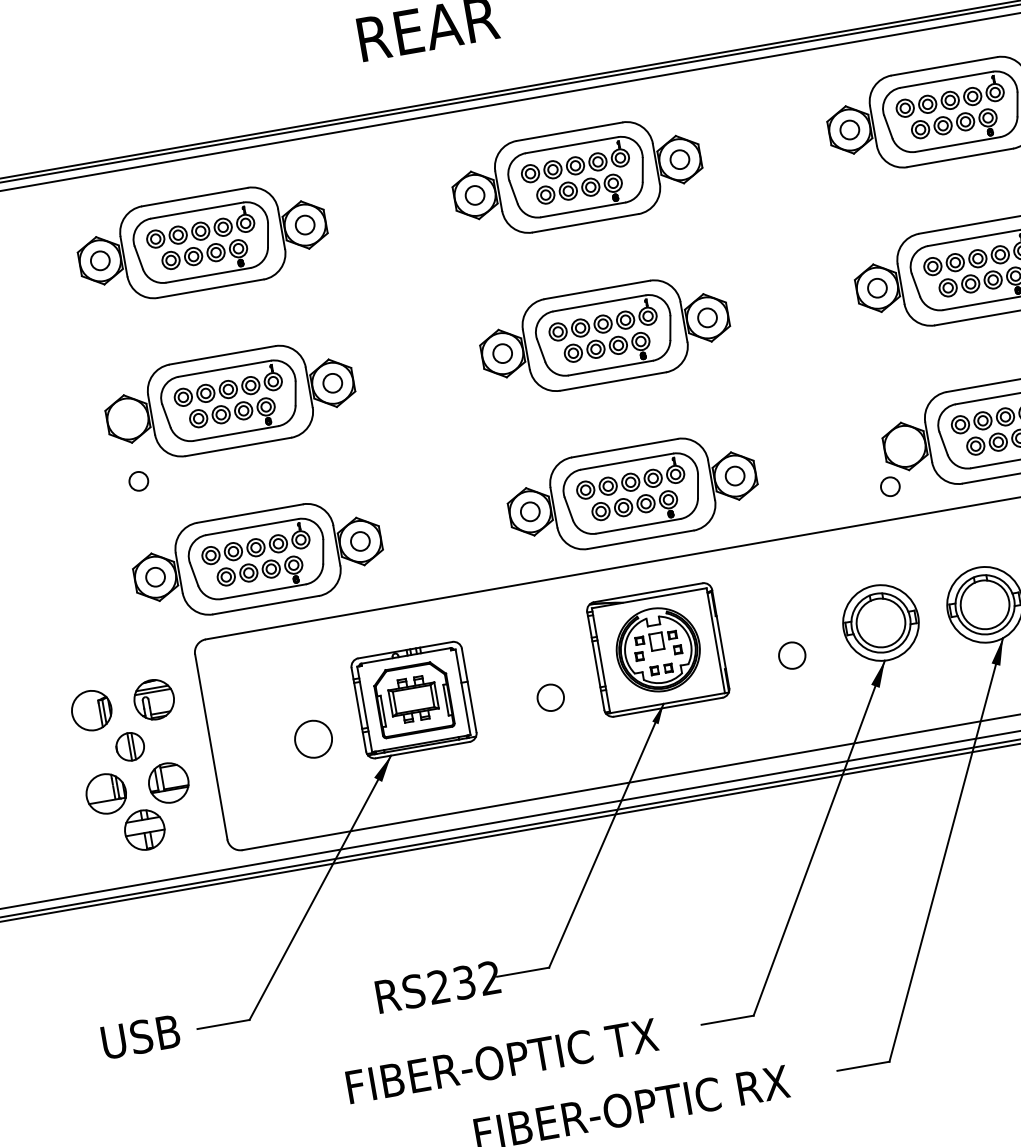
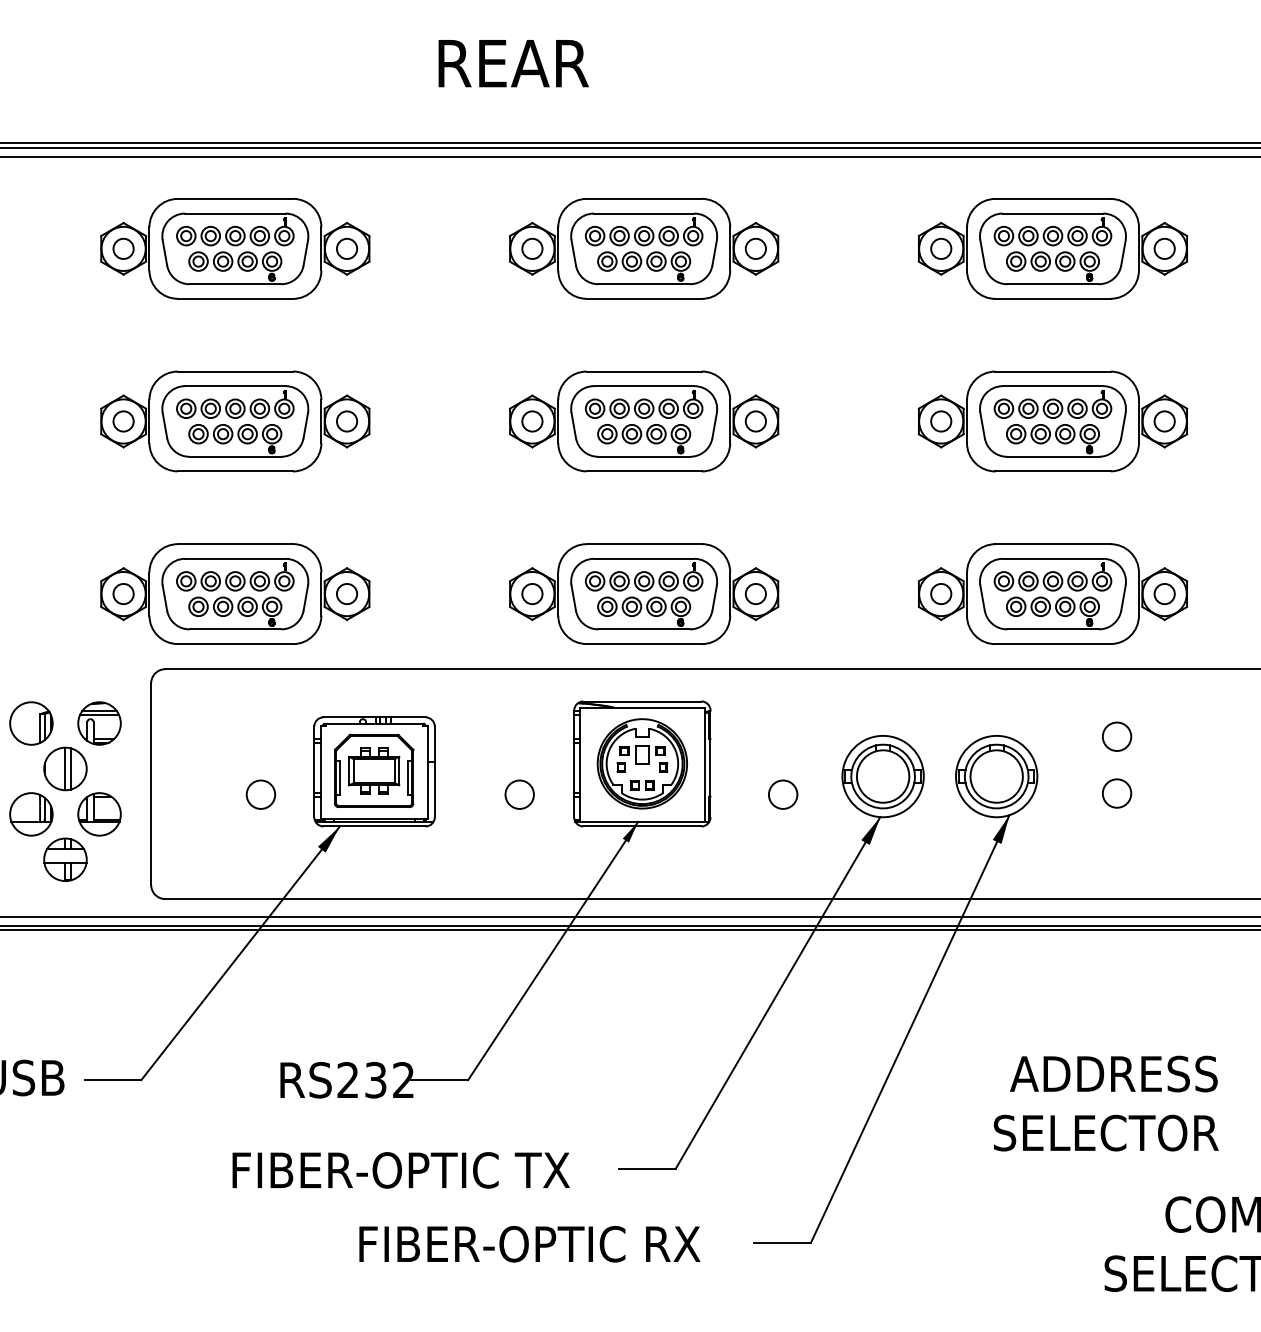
circle: (138, 481) -> (123, 421), moved
circle: (890, 487) -> (941, 594), moved
circle: (313, 739) -> (260, 794), size x0.71
part: (130, 746) -> (65, 768), size x1.43

